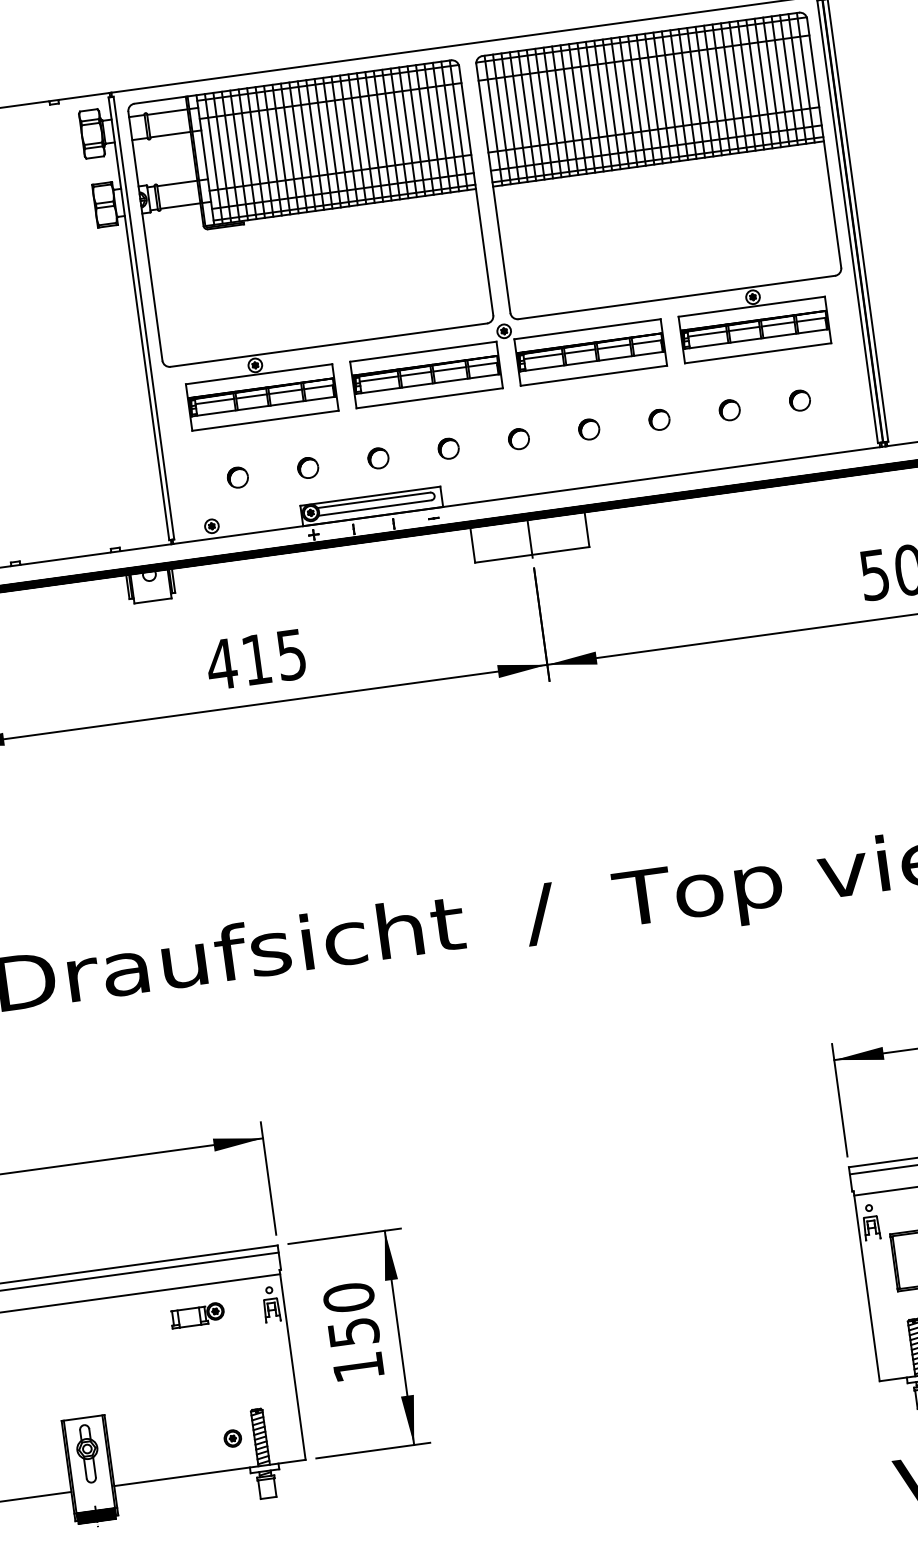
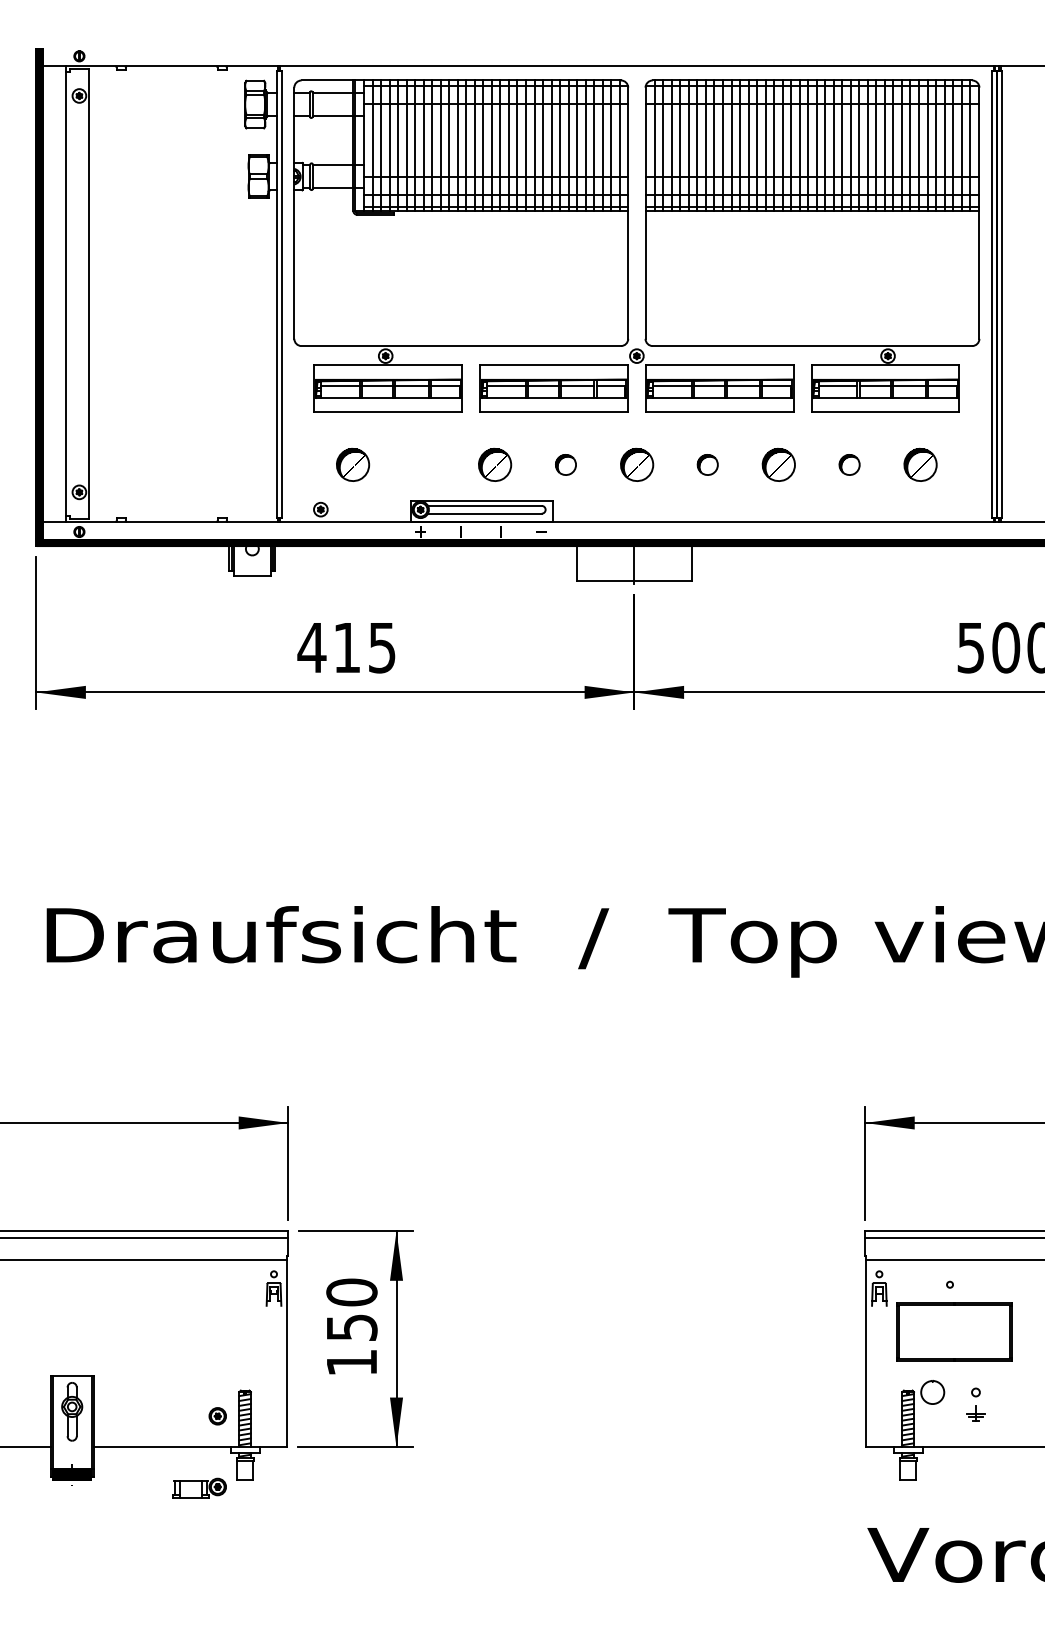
part: (799, 400) -> (920, 464), size x1.6
part: (659, 419) -> (778, 464), size x1.6
part: (518, 438) -> (636, 464), size x1.6
part: (377, 458) -> (494, 464), size x1.6
part: (308, 467) -> (424, 464), removed
part: (238, 477) -> (353, 464), size x1.6
part: (197, 1314) -> (199, 1487), moved

